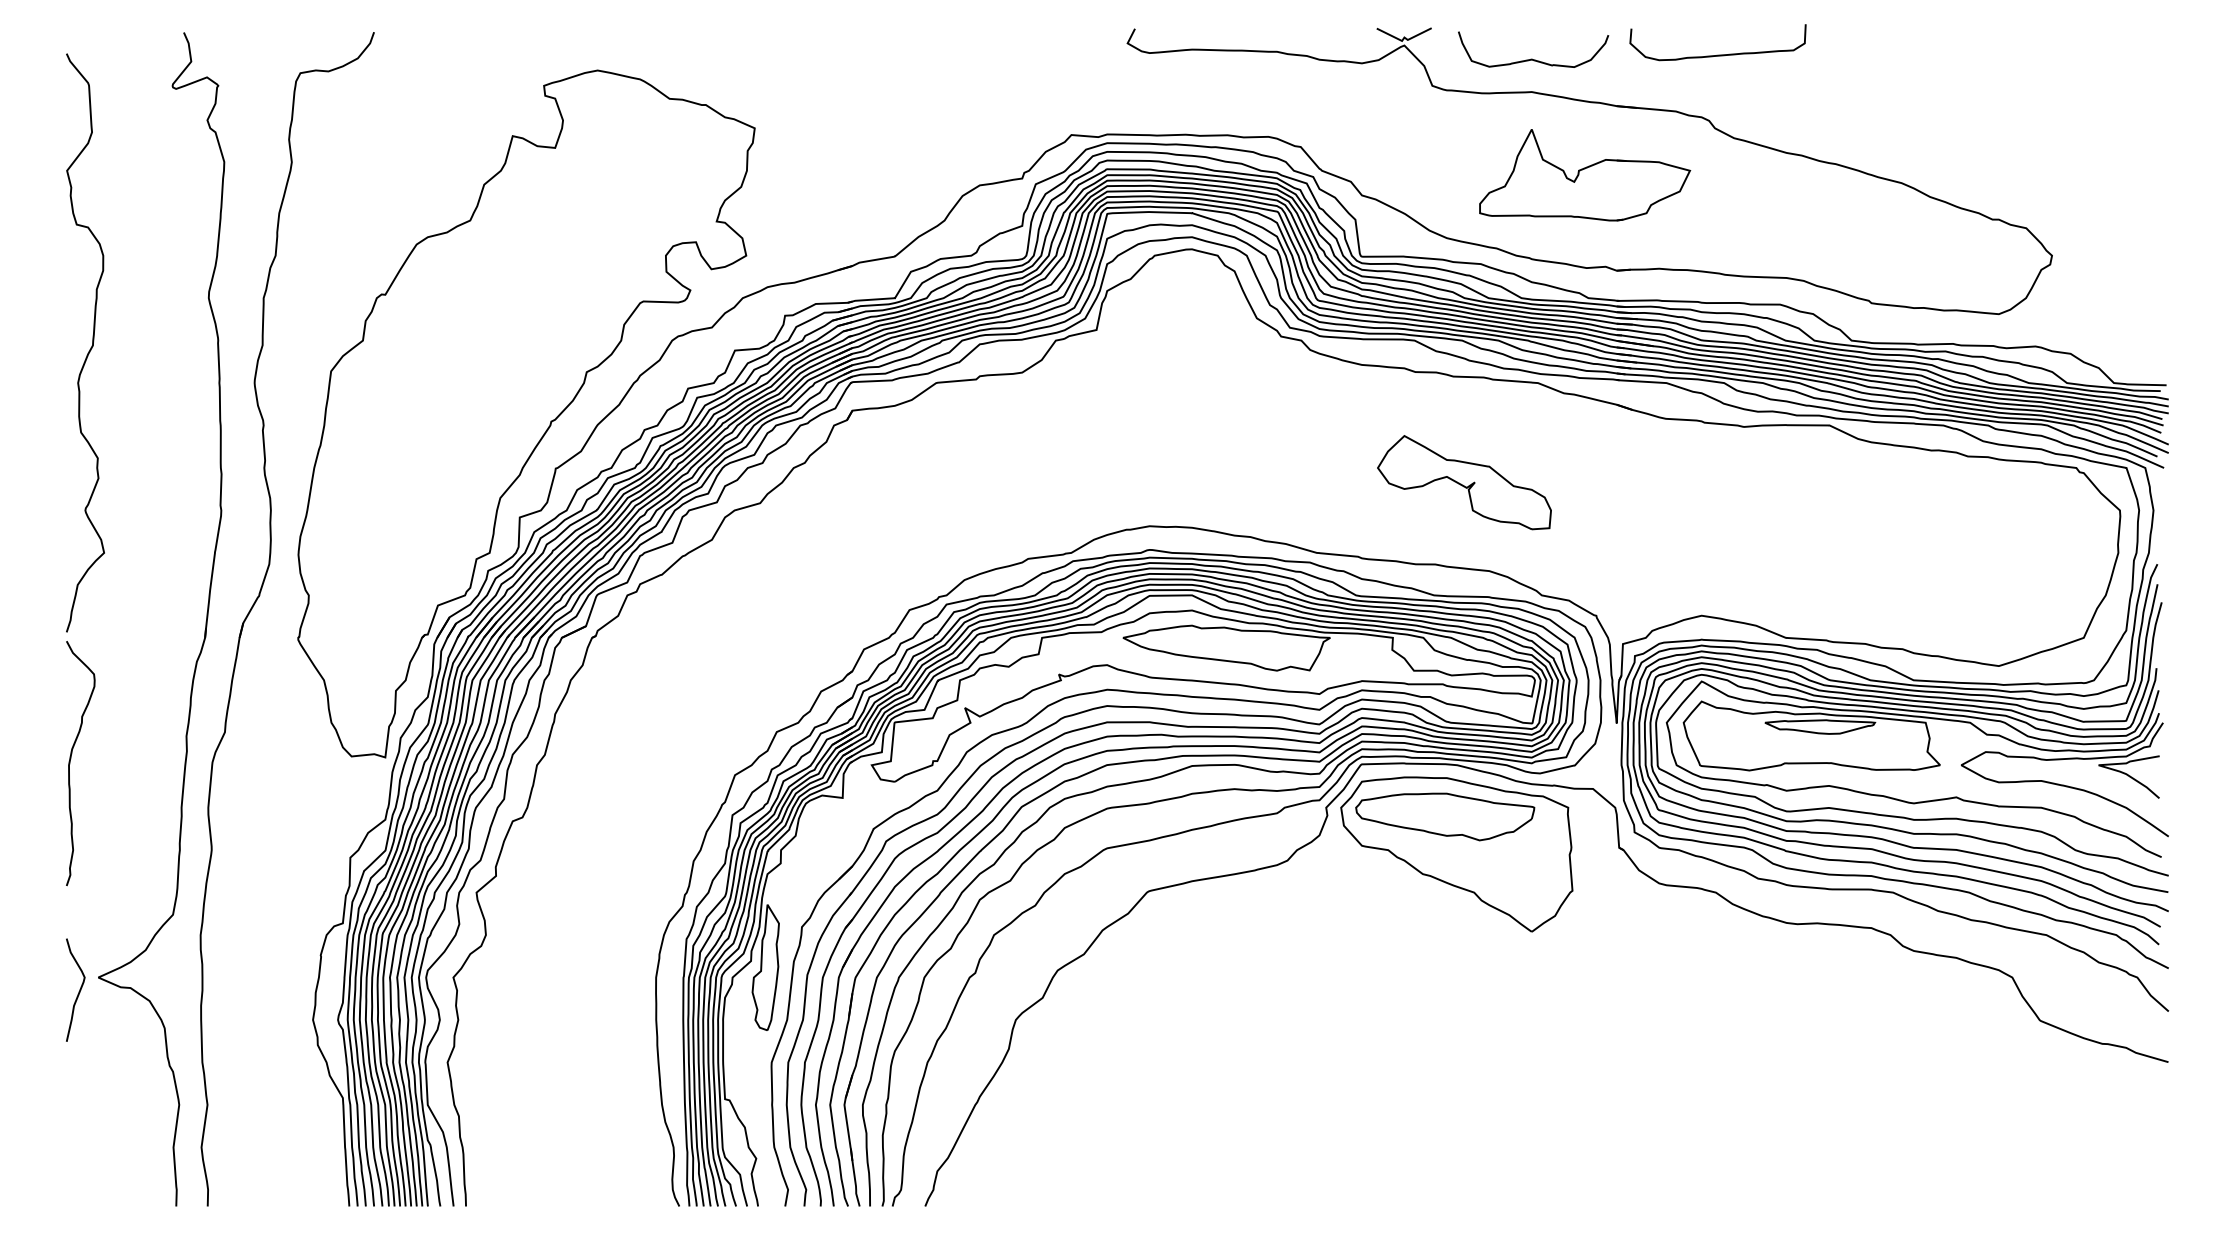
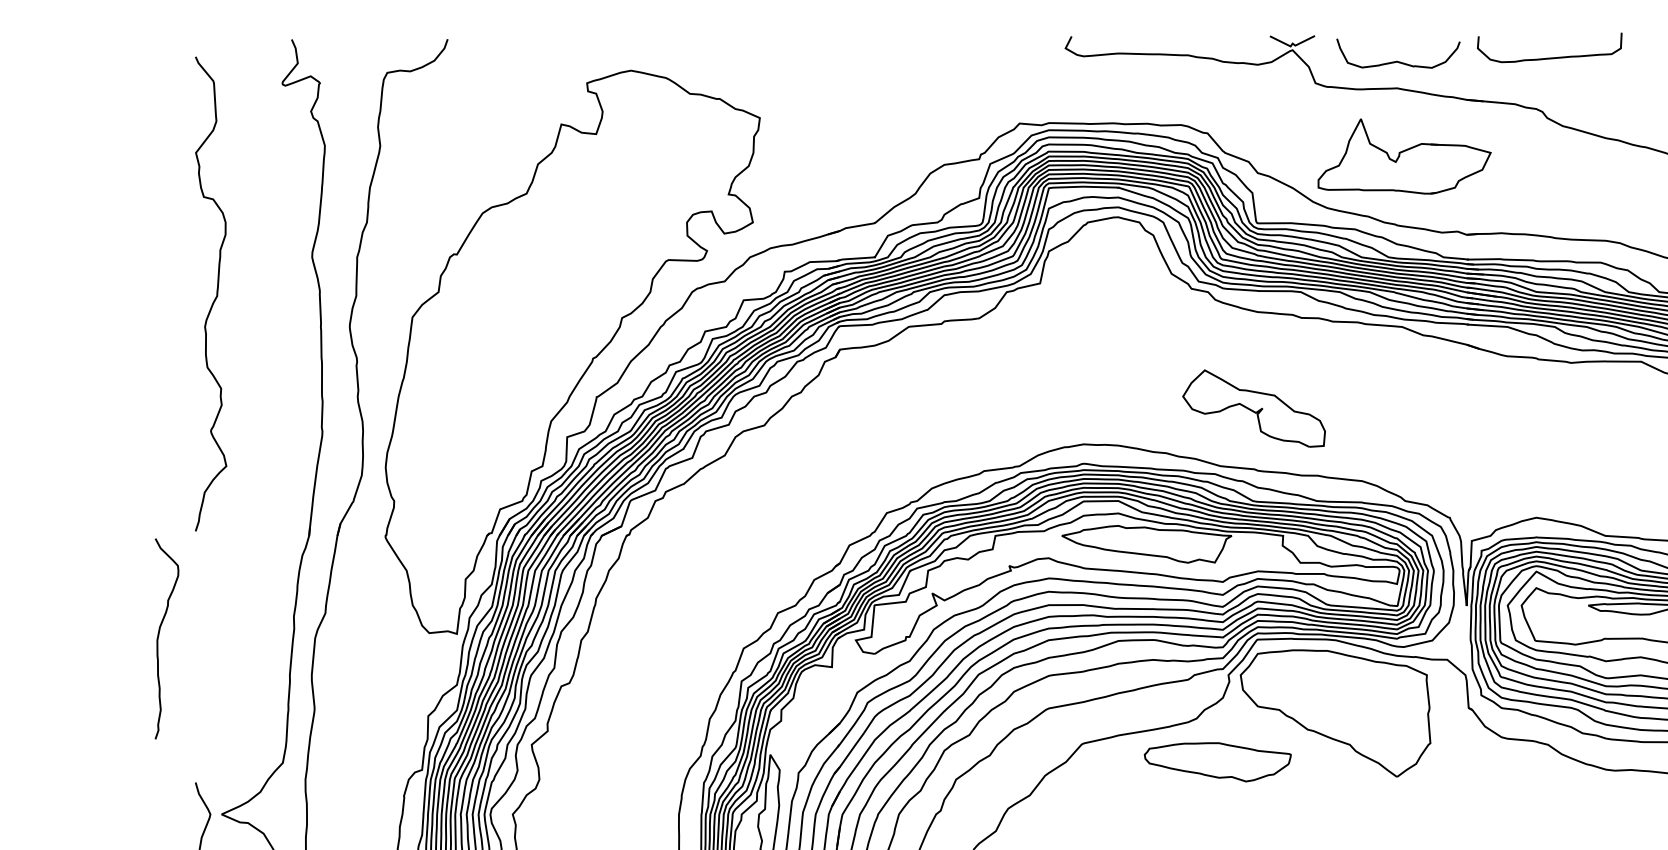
part: (1585, 175) -> (1405, 156), moved
part: (1464, 482) -> (1254, 408), moved
curve: (71, 759) -> (159, 635), moved
part: (1445, 816) -> (1218, 761), moved

